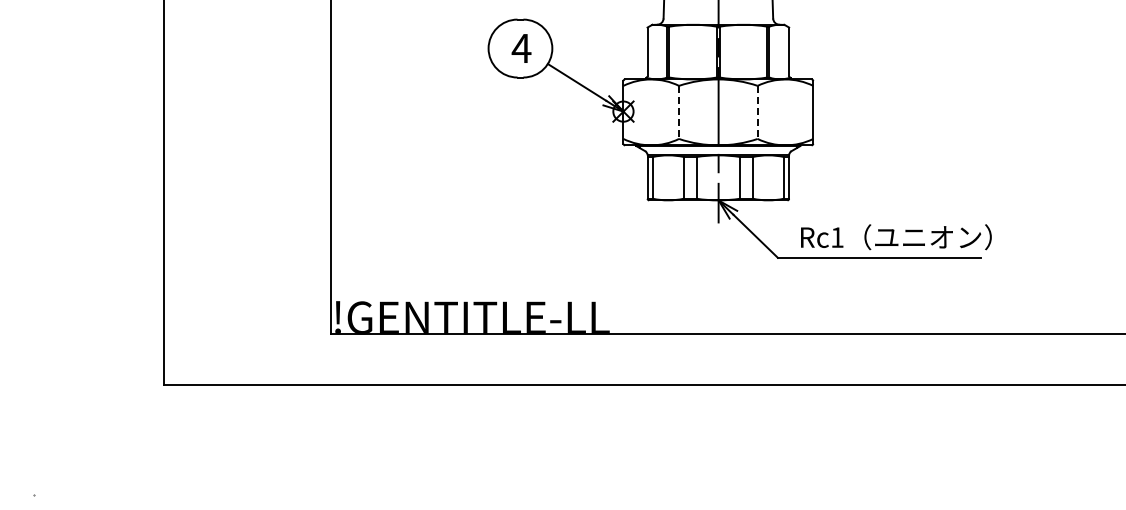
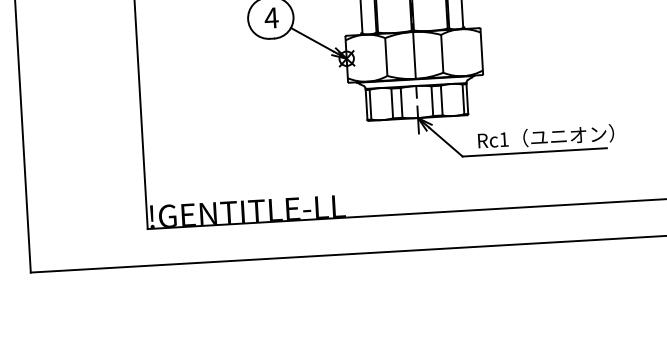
line: (679, 112) -> (386, 57), dashed -> solid
line: (757, 112) -> (442, 53), dashed -> solid

